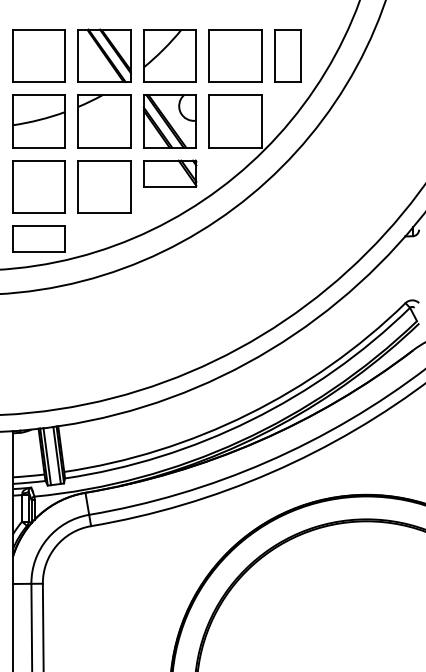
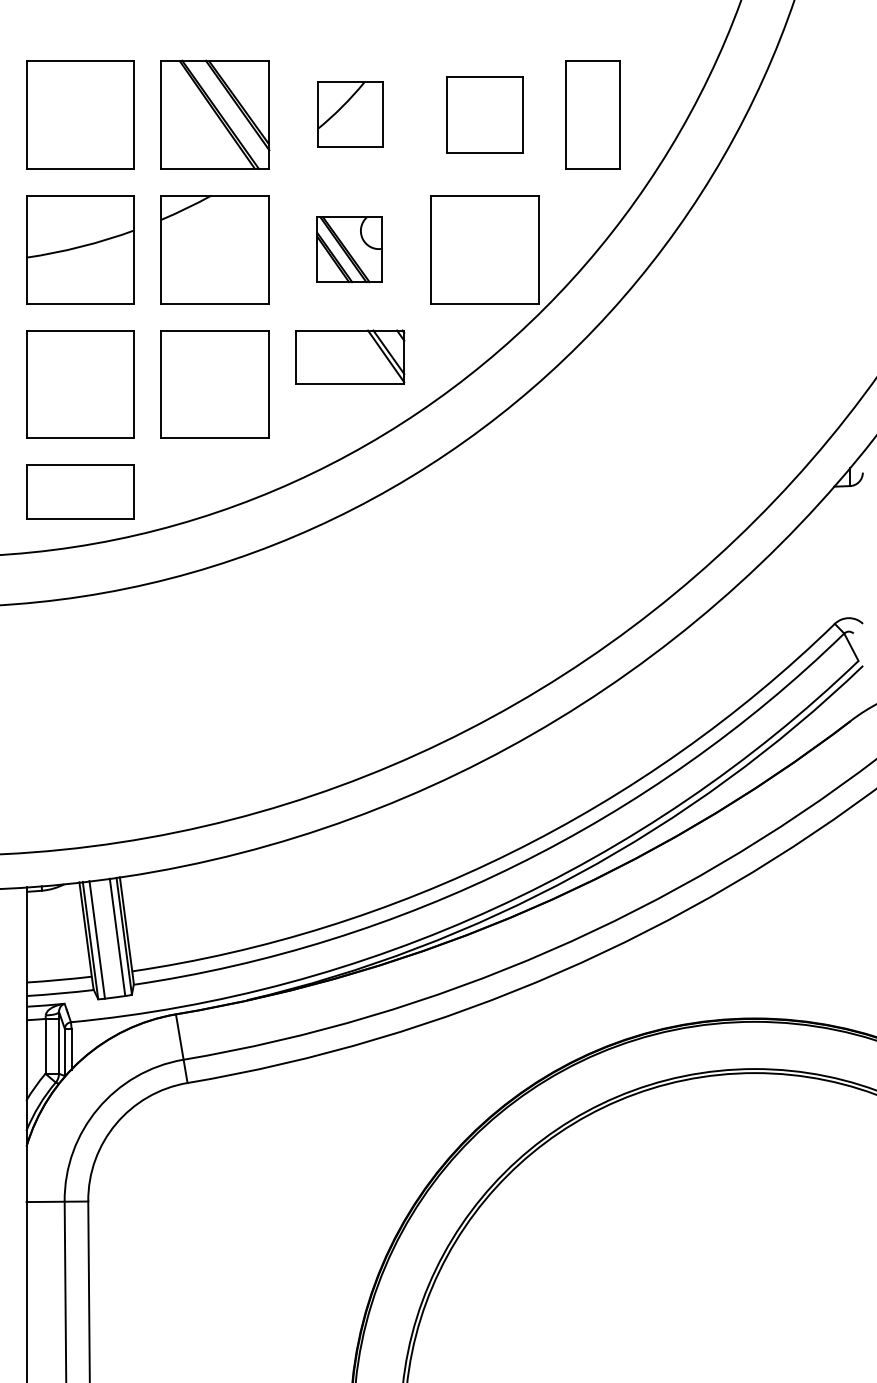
part: (169, 55) -> (348, 114), size x0.6
part: (235, 55) -> (484, 114), size x0.7
part: (169, 121) -> (348, 249), size x0.6

